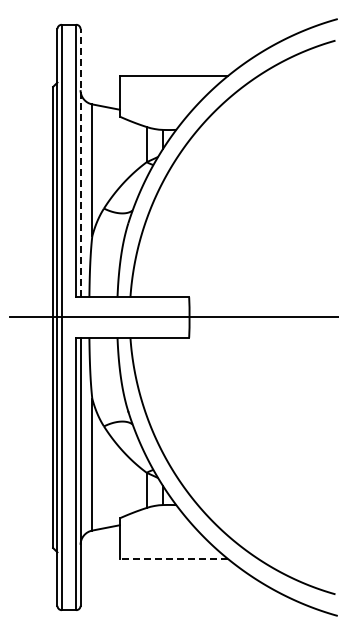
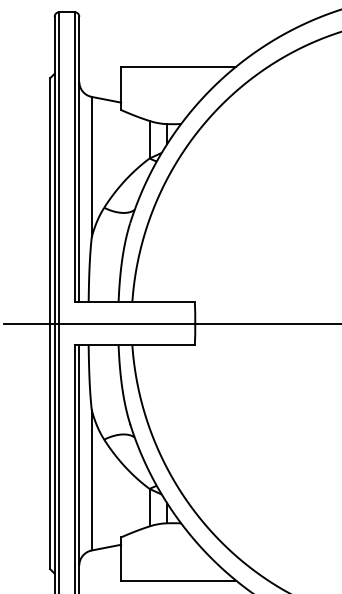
line: (80, 162) -> (79, 158), dashed -> solid
line: (173, 558) -> (178, 580), dashed -> solid

